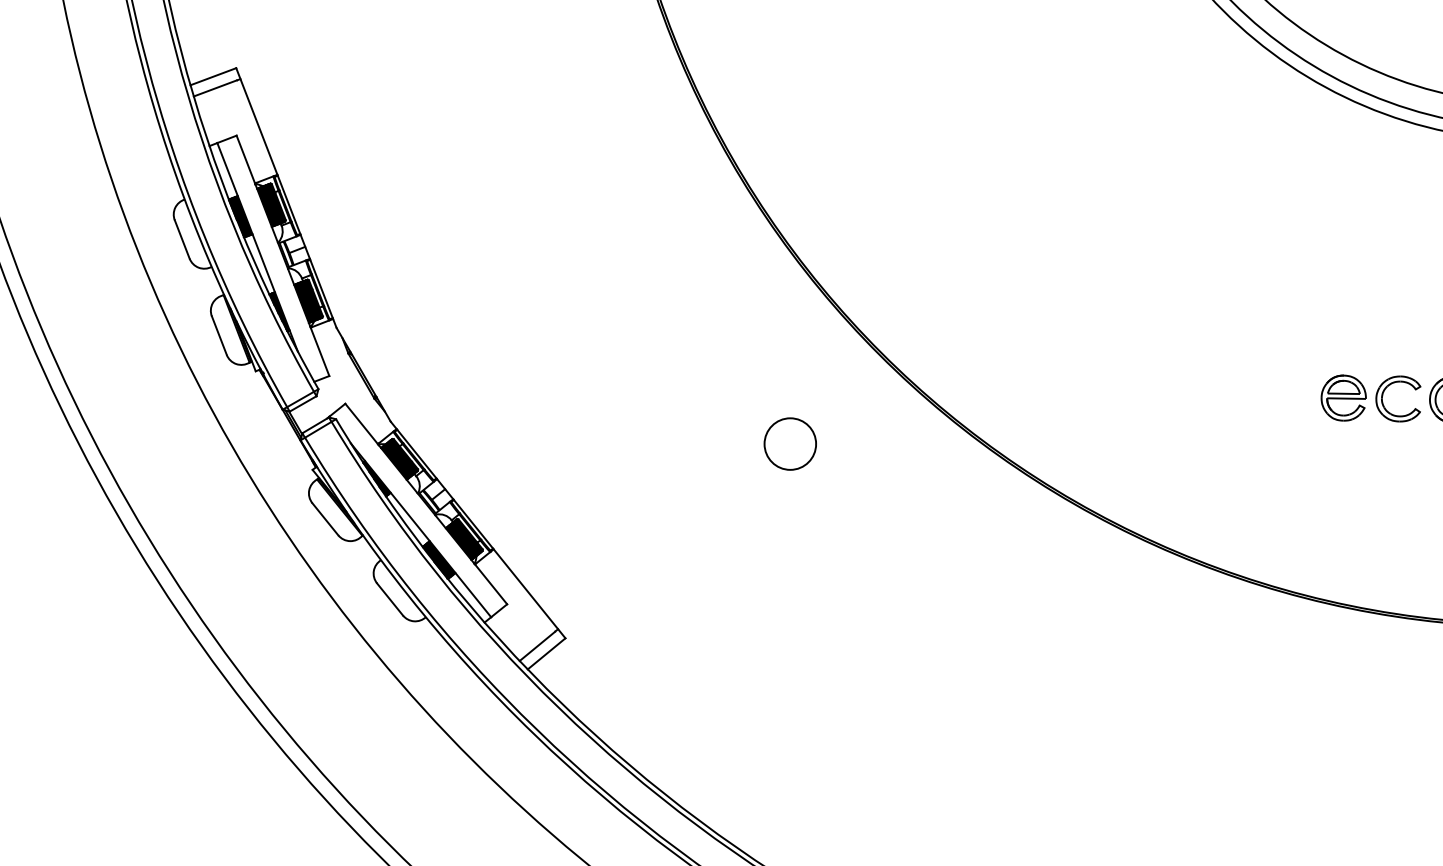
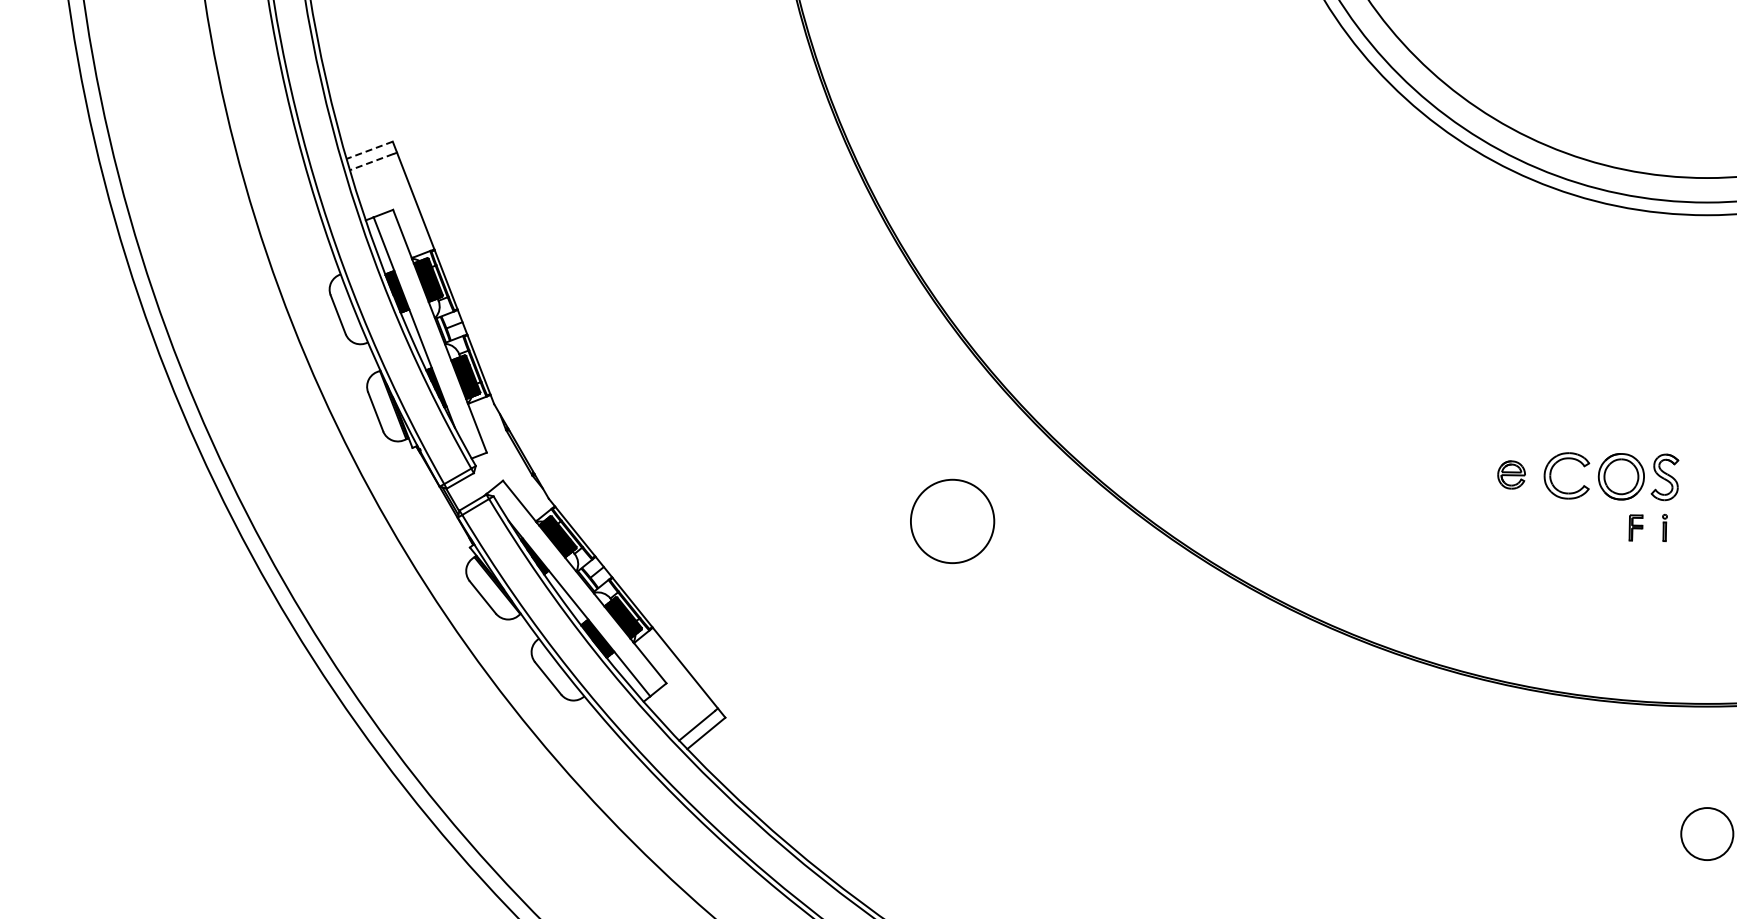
line: (213, 76) -> (369, 150), solid -> dashed
line: (215, 88) -> (371, 162), solid -> dashed
part: (1343, 397) -> (1511, 474), size x0.6
circle: (790, 444) -> (952, 521), size x1.6

